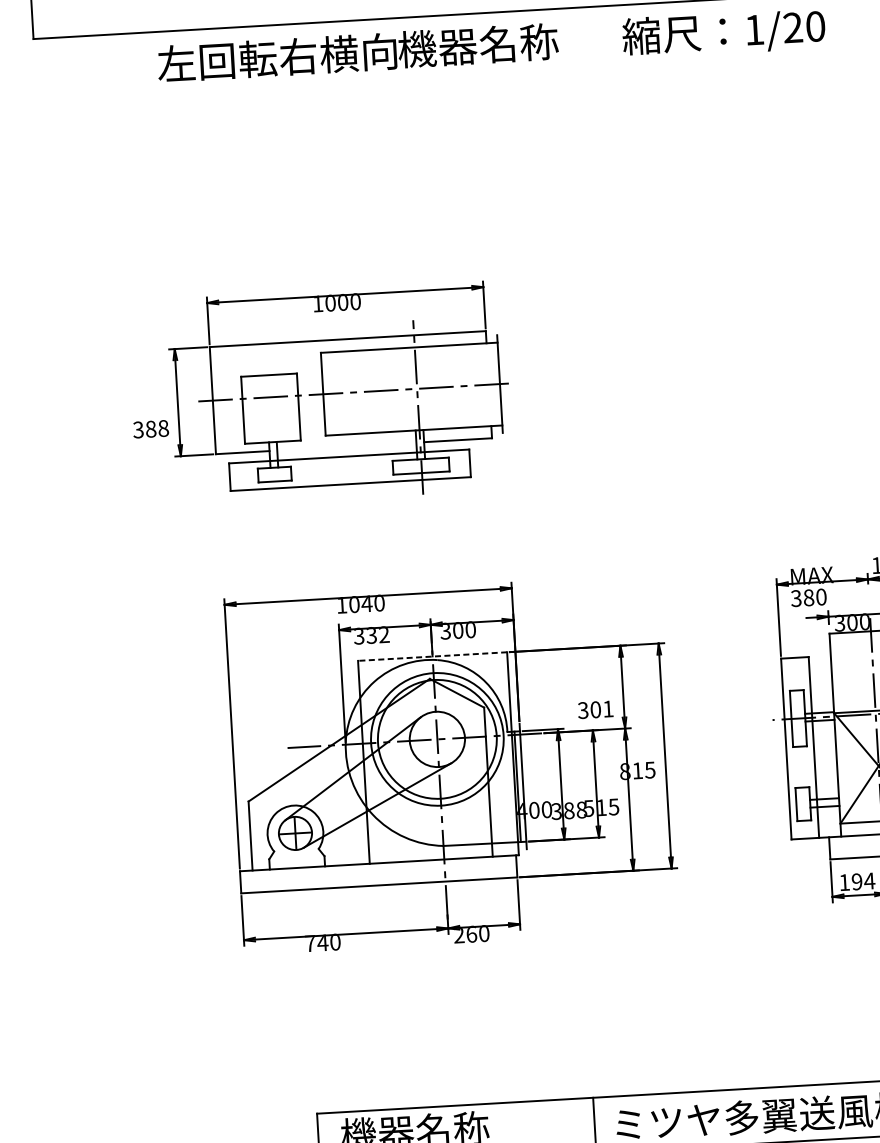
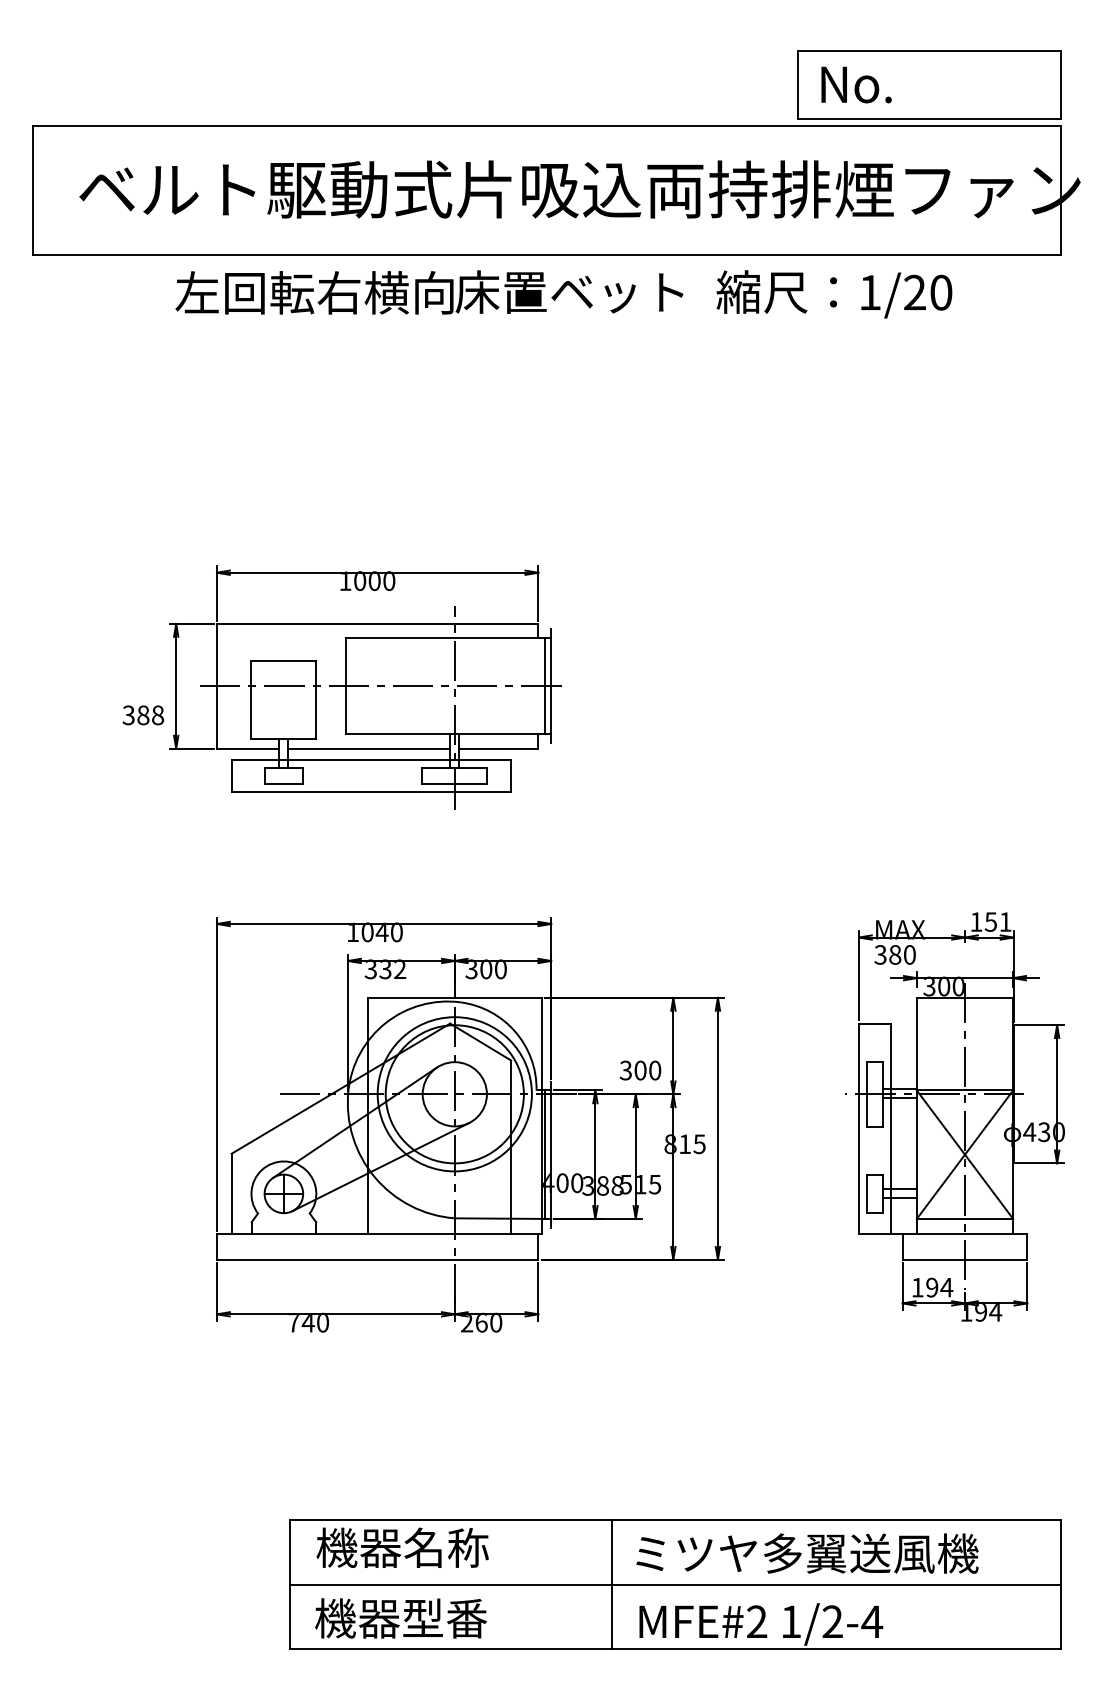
text: (496, 43) -> (569, 291), 機器名称 -> 床置ベット
line: (494, 384) -> (544, 686), added
line: (346, 446) -> (369, 748), added
line: (432, 656) -> (454, 997), dashed -> solid
text: (608, 709) -> (655, 1070), 301 -> 300

